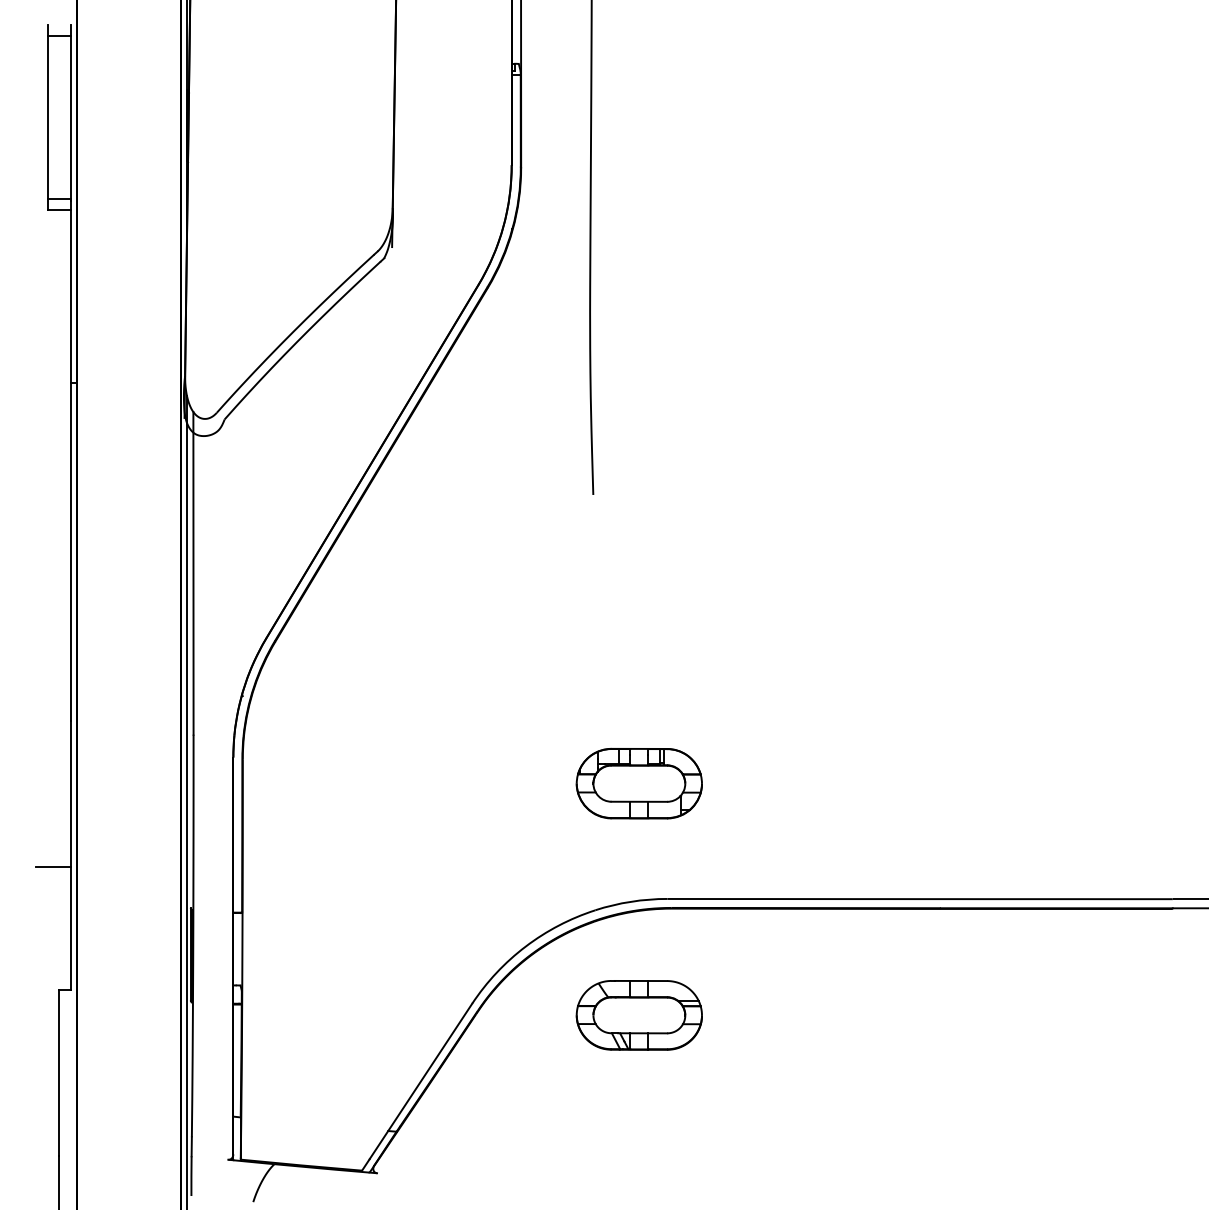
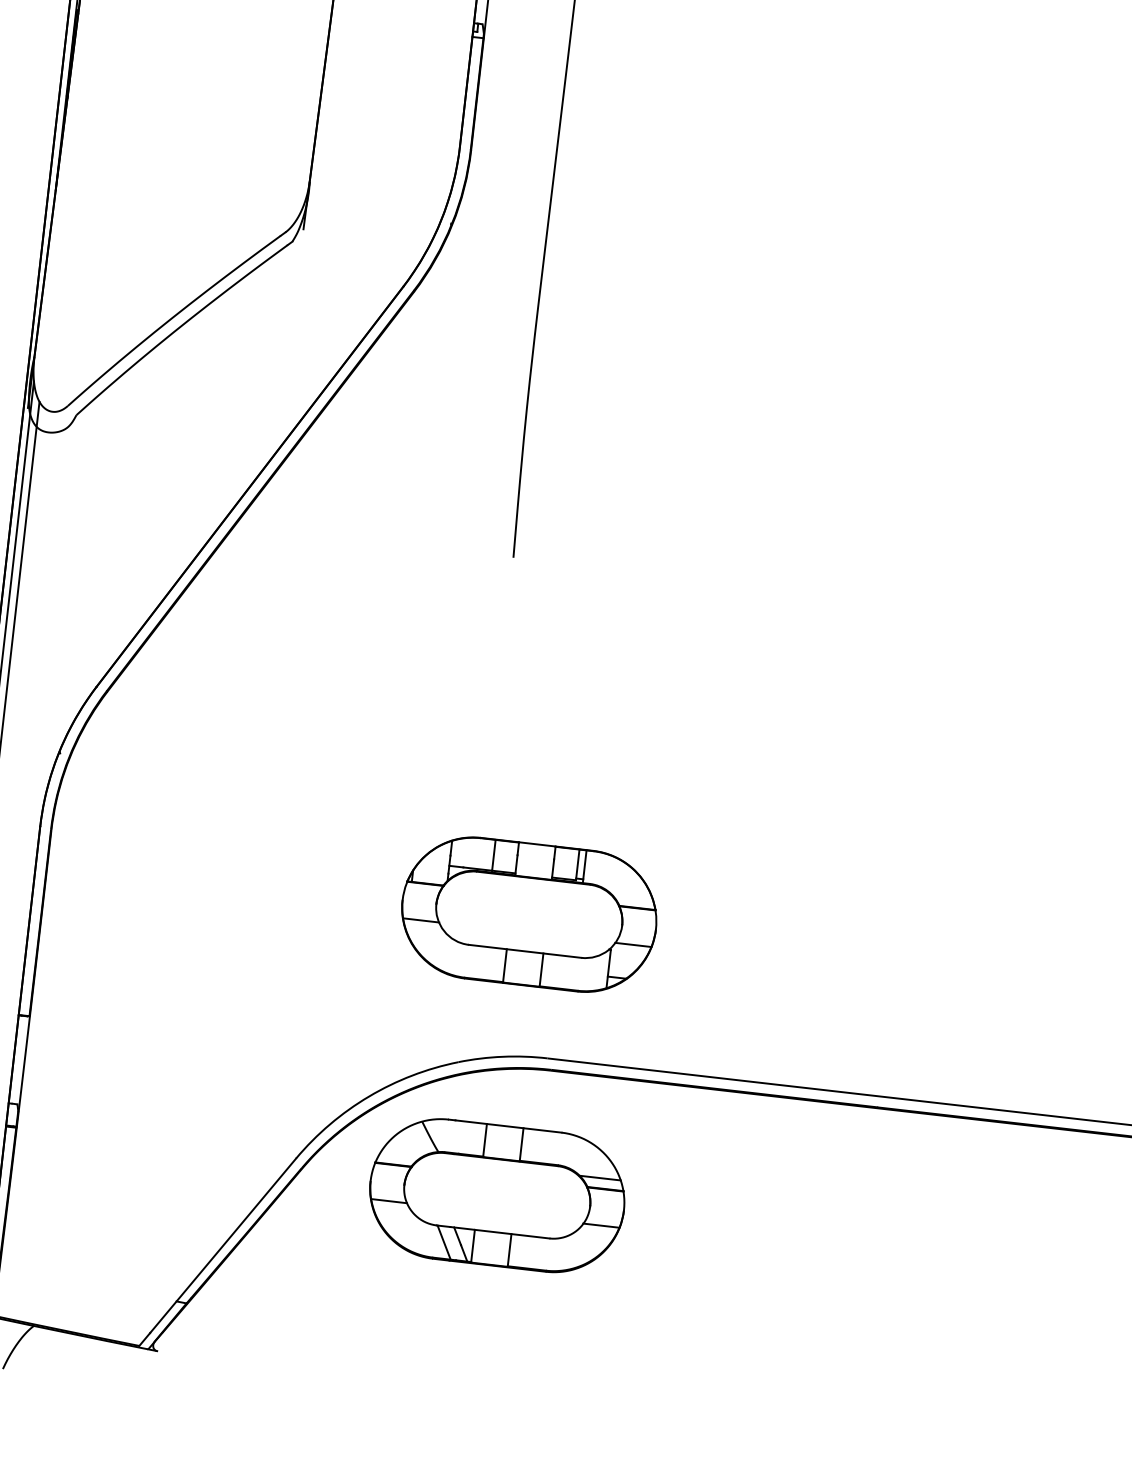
part: (639, 783) -> (529, 914), size x1.67
part: (639, 1015) -> (497, 1195), size x1.67

